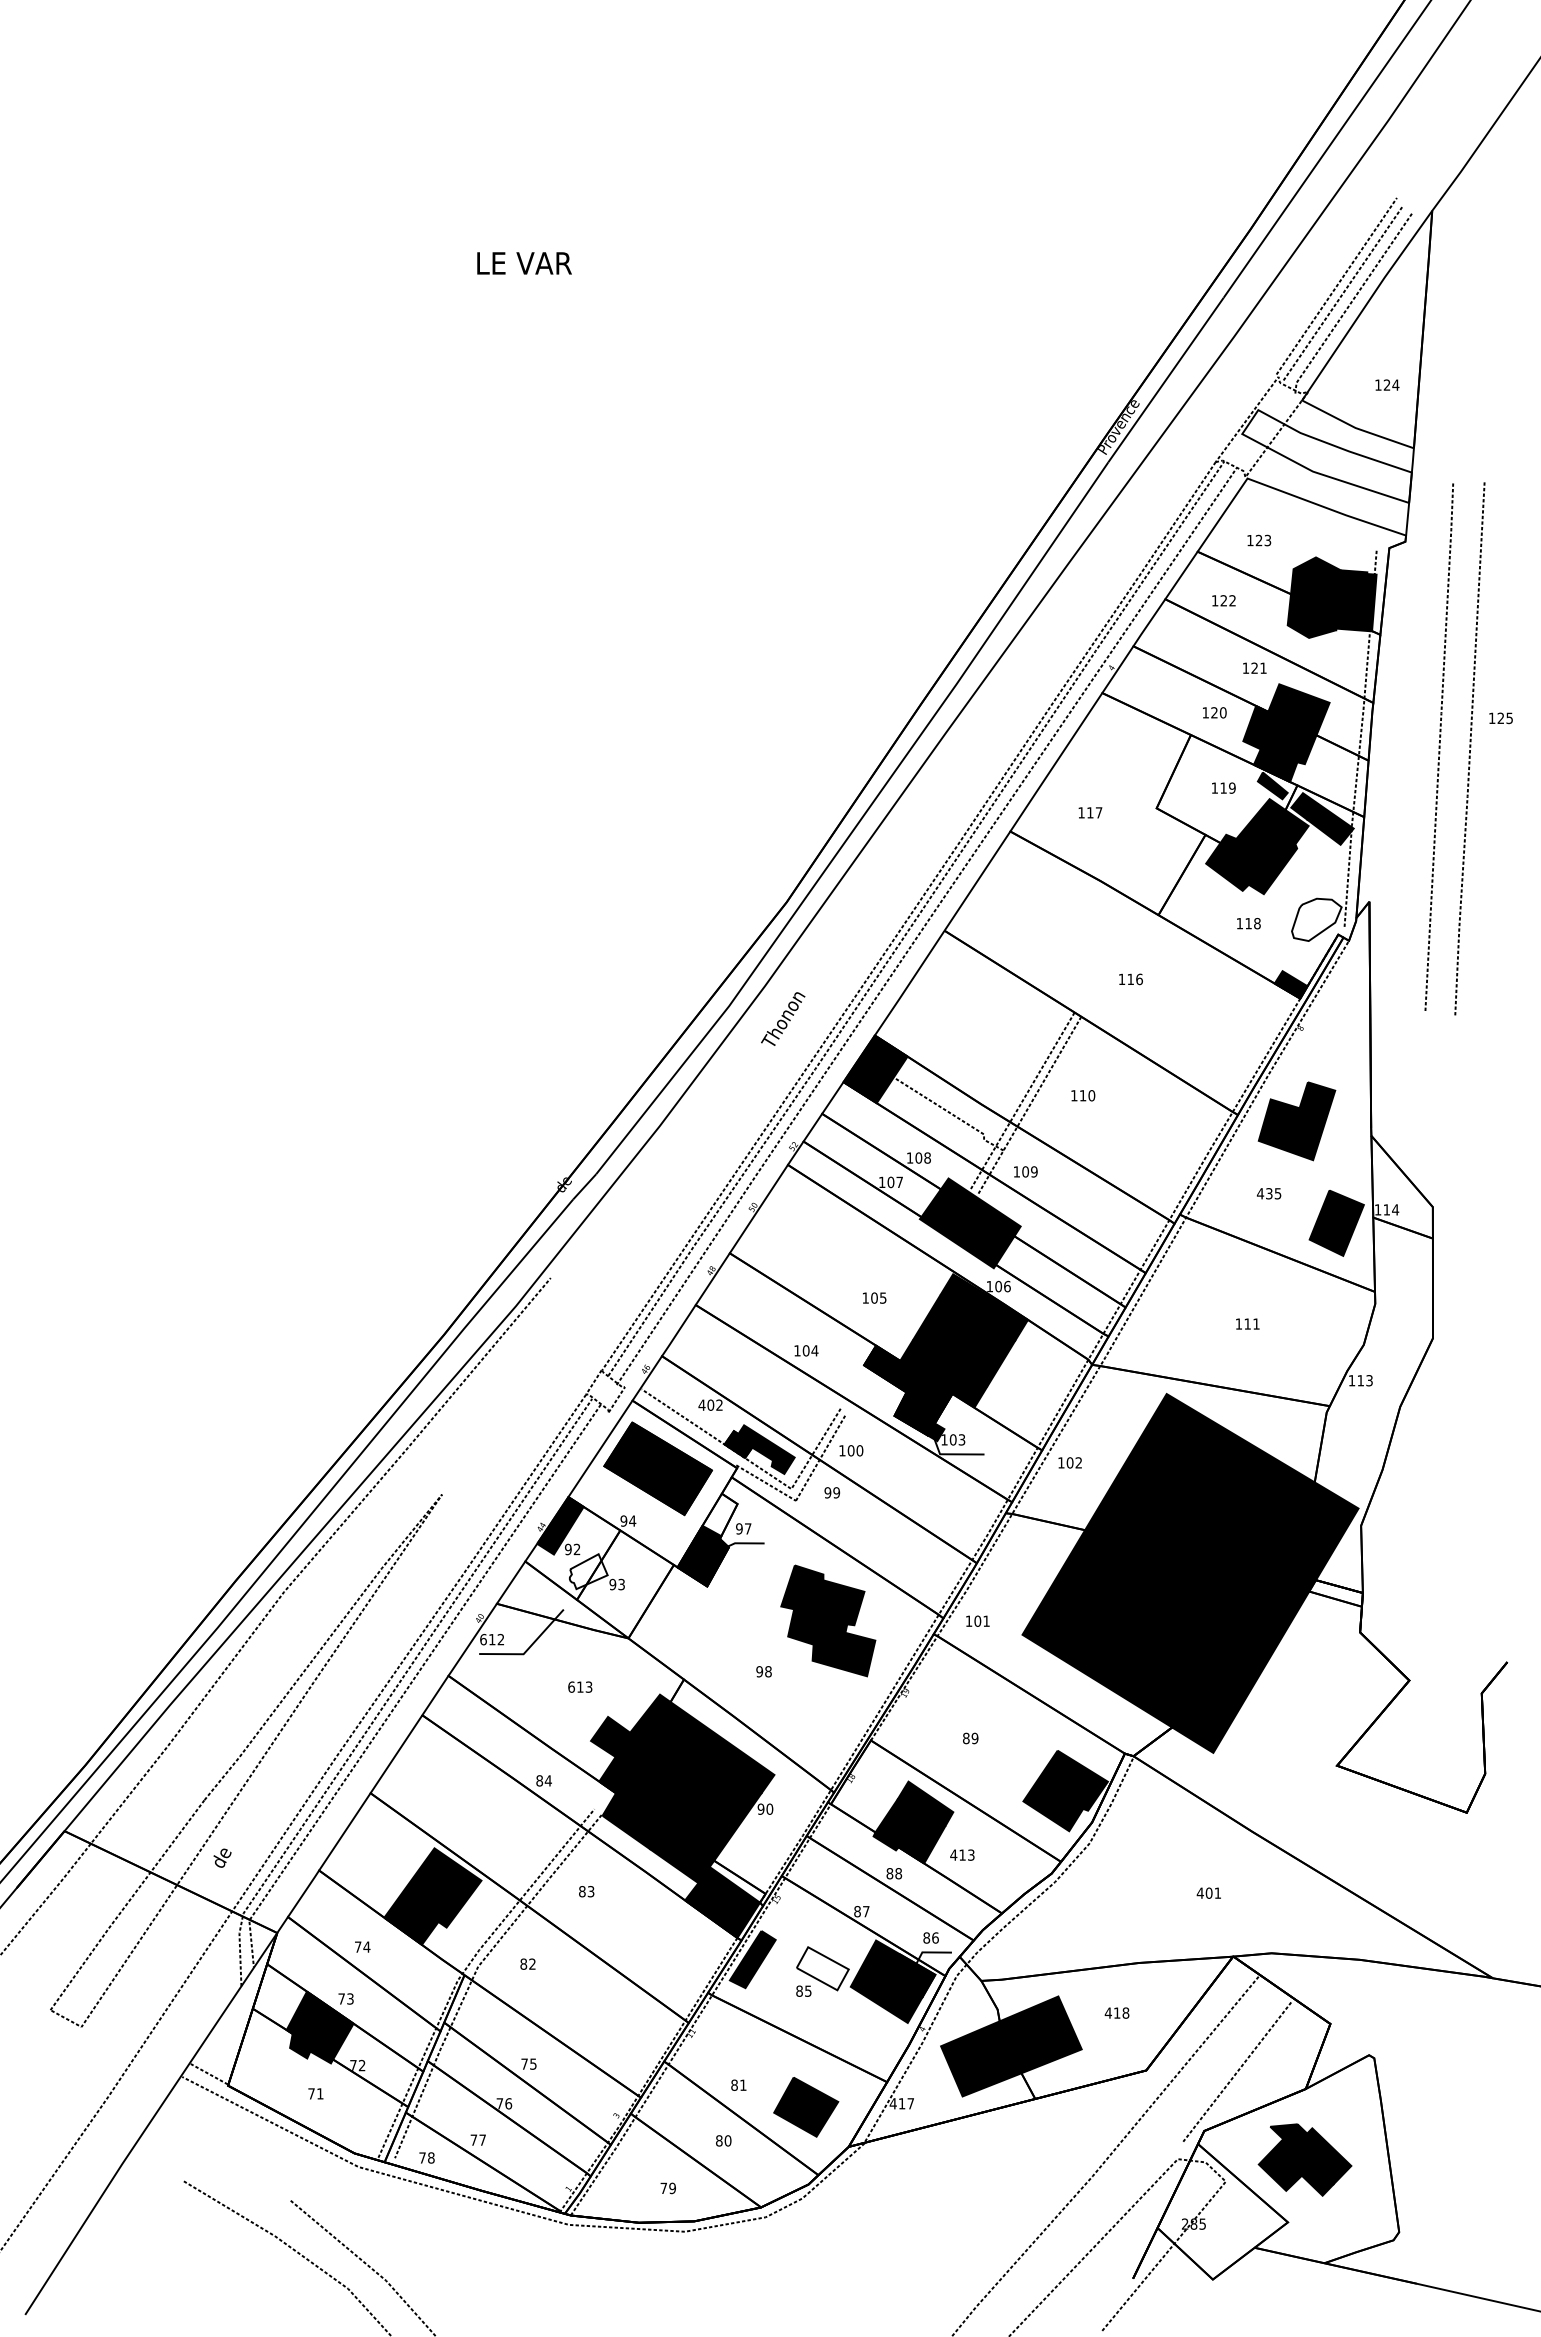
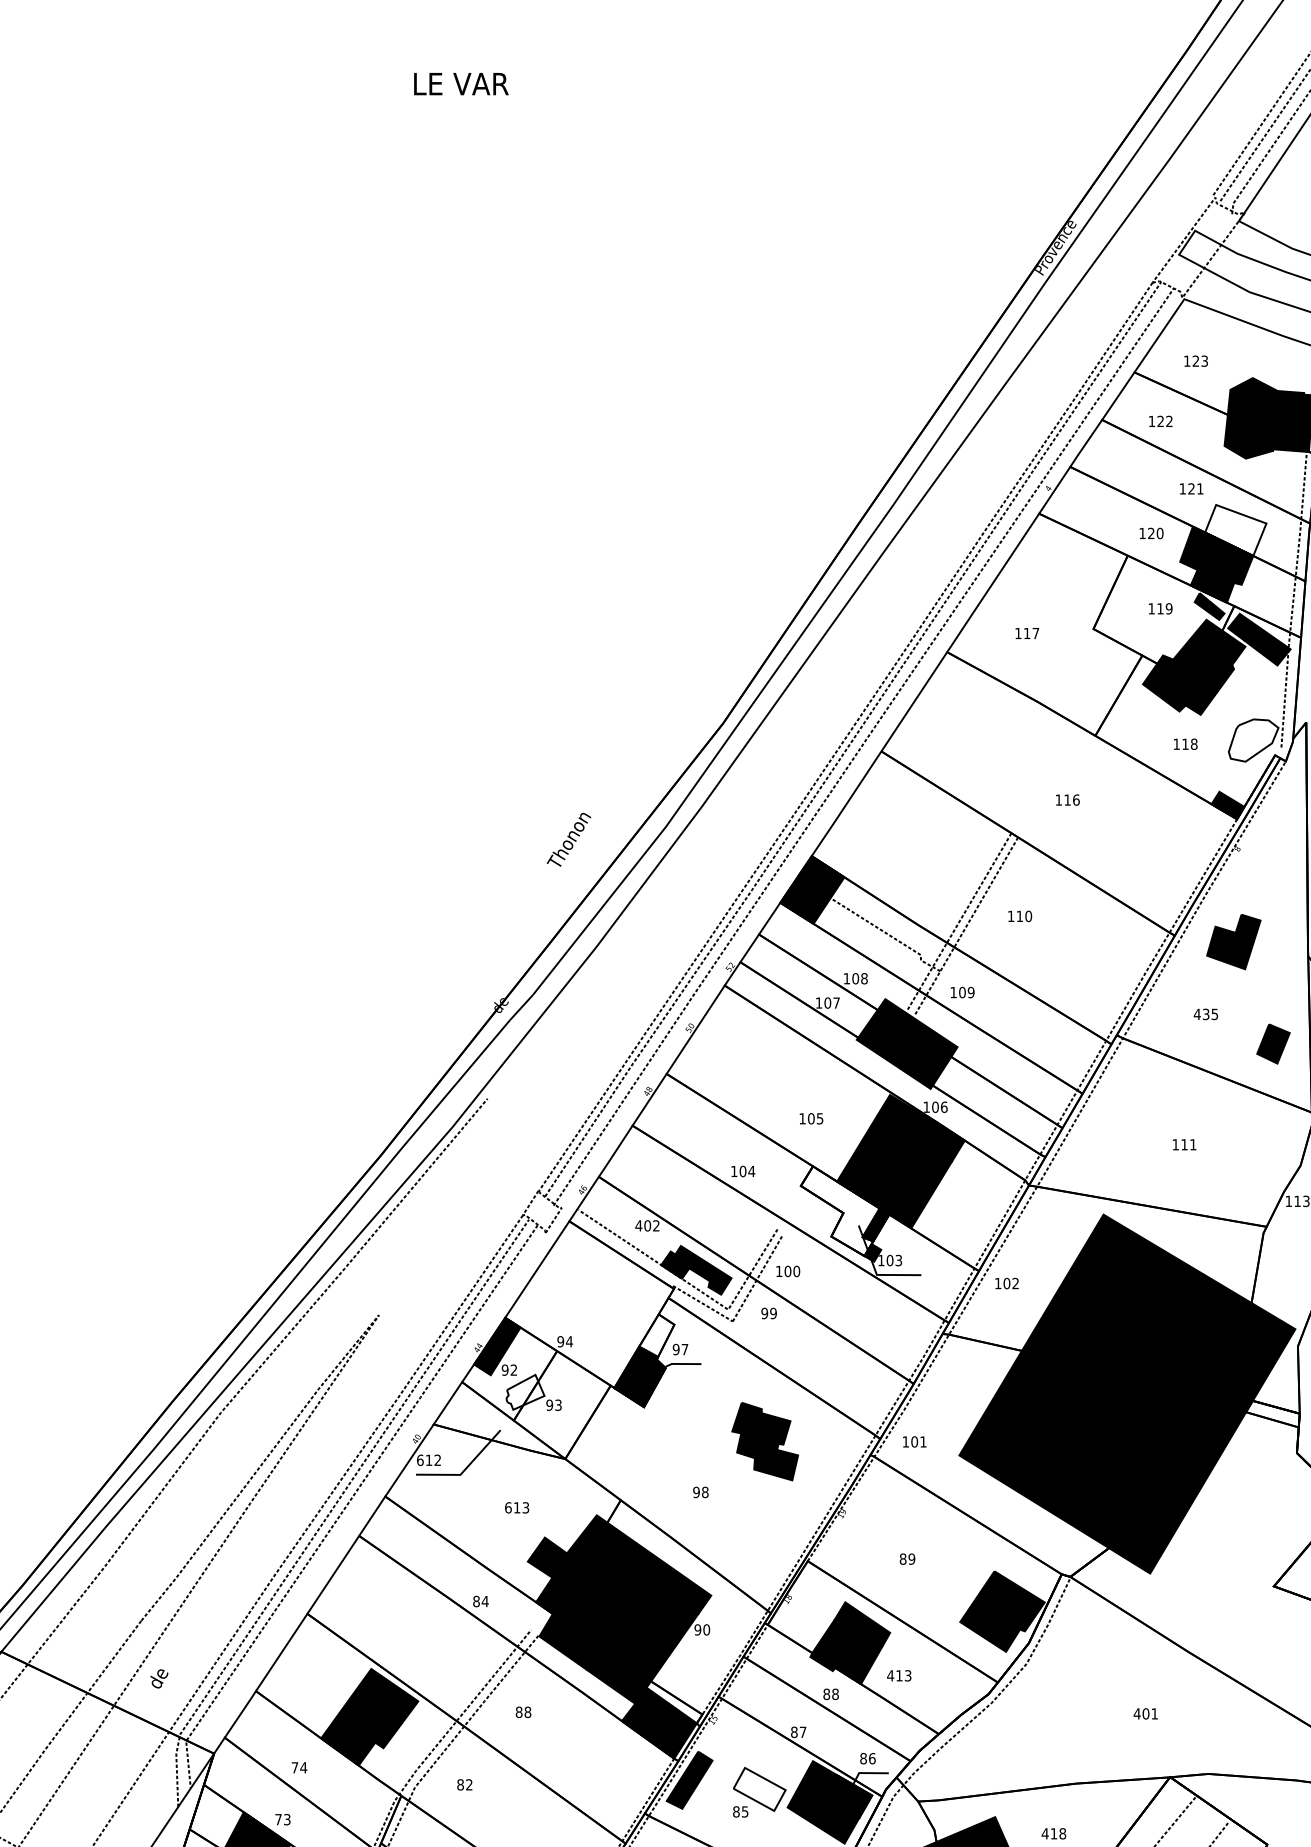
fill: (1298, 709) -> (1235, 530), removed
text: (783, 1018) -> (569, 839), moved
part: (1296, 1121) -> (1233, 942), size x0.7
part: (1336, 1223) -> (1273, 1044), size x0.6
fill: (903, 1390) -> (840, 1211), removed
part: (657, 1468) -> (594, 1289), removed
part: (828, 1620) -> (765, 1441), size x0.7
text: (590, 1891) -> (527, 1712), 83 -> 88

